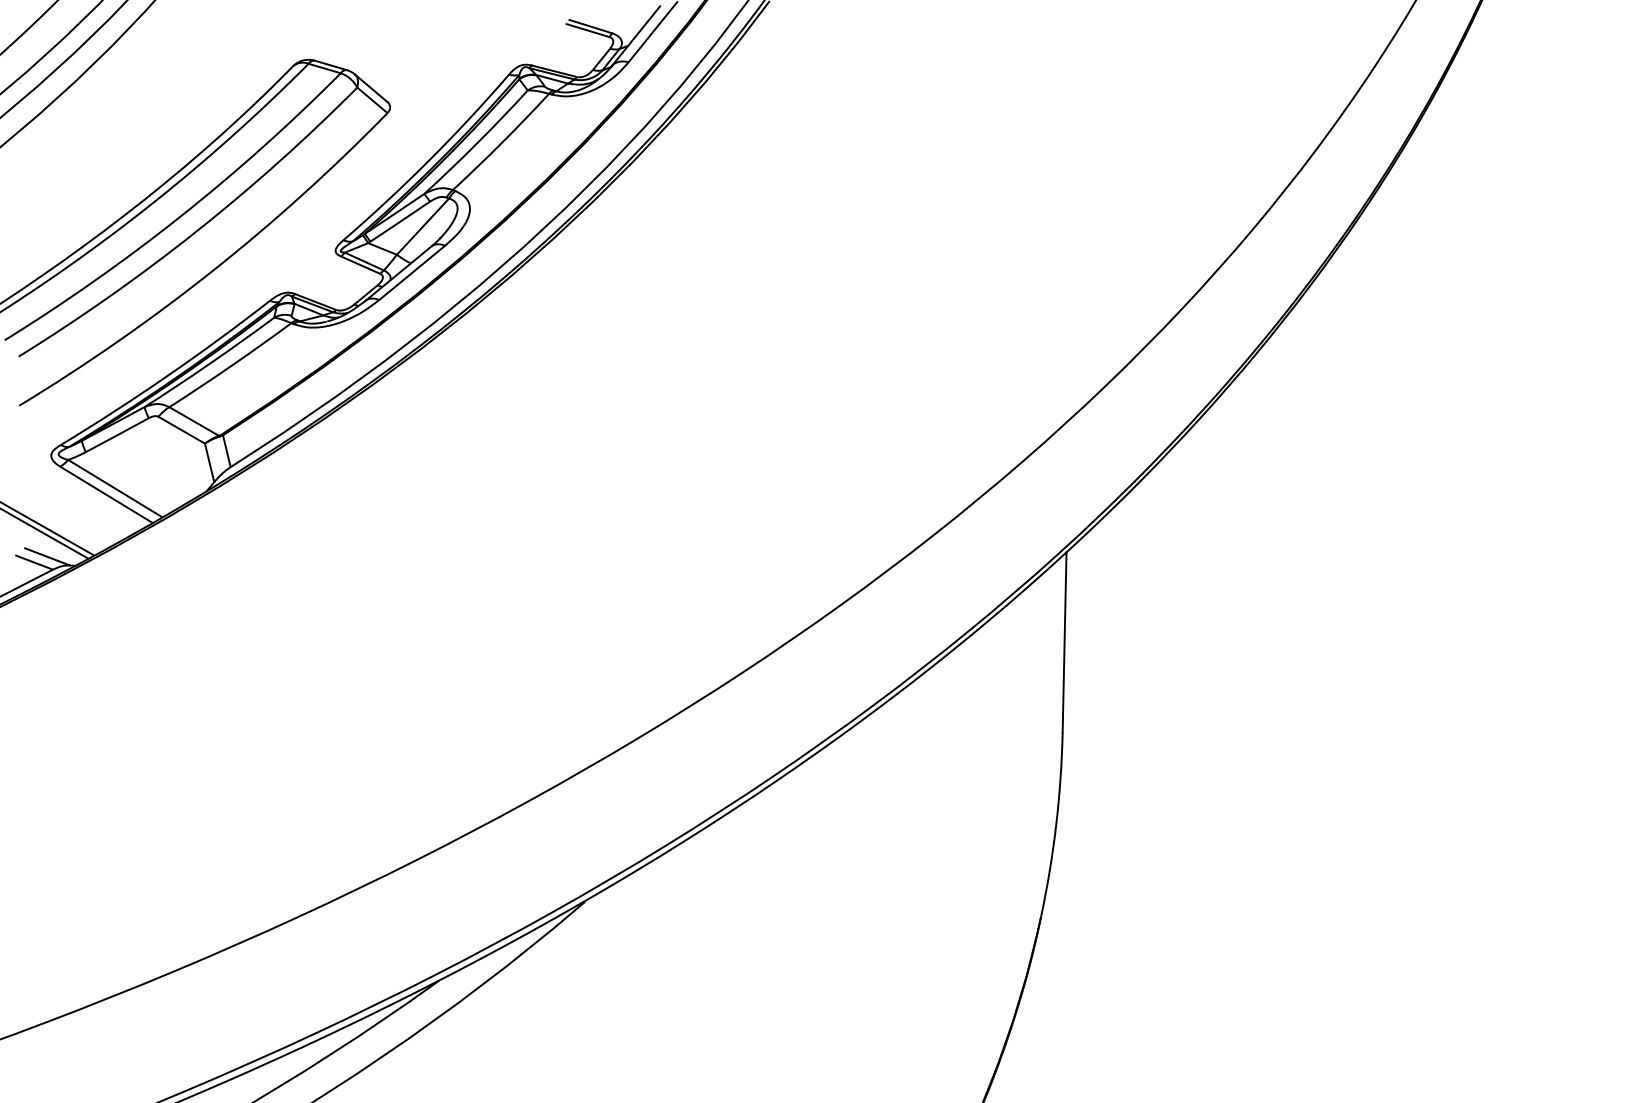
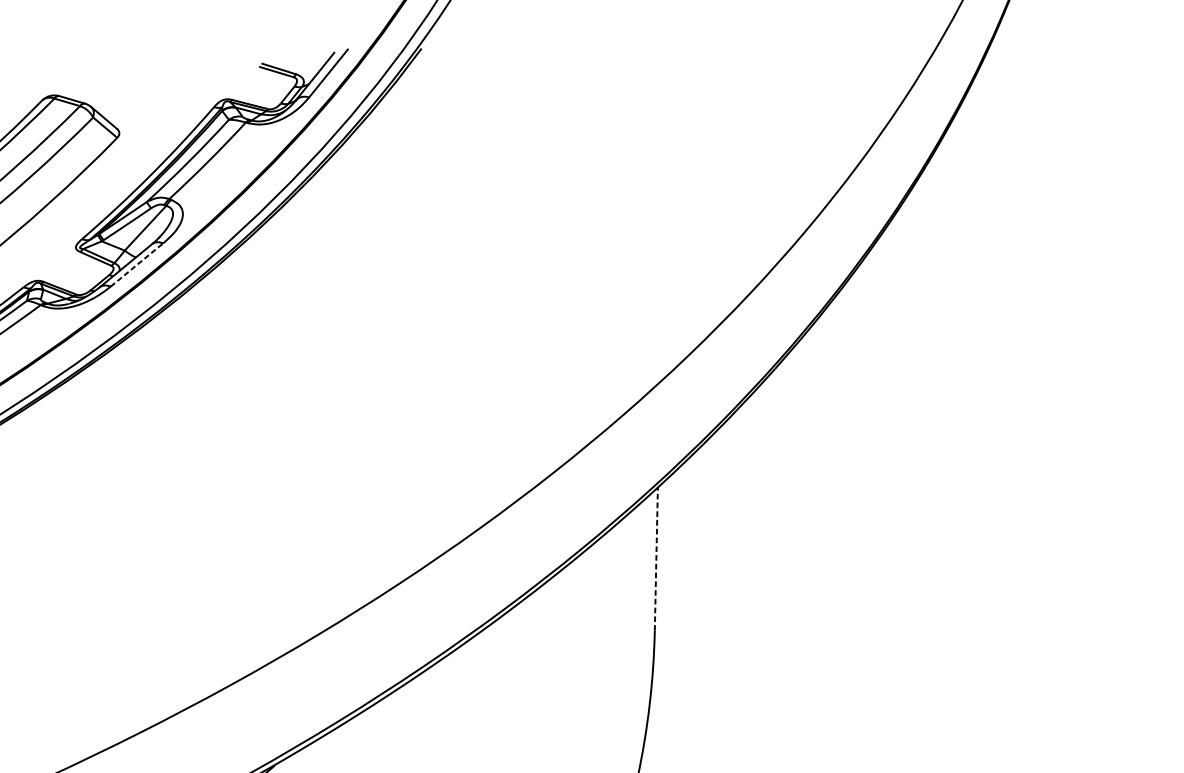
line: (412, 272) -> (137, 264), solid -> dashed
line: (1064, 642) -> (656, 559), solid -> dashed

